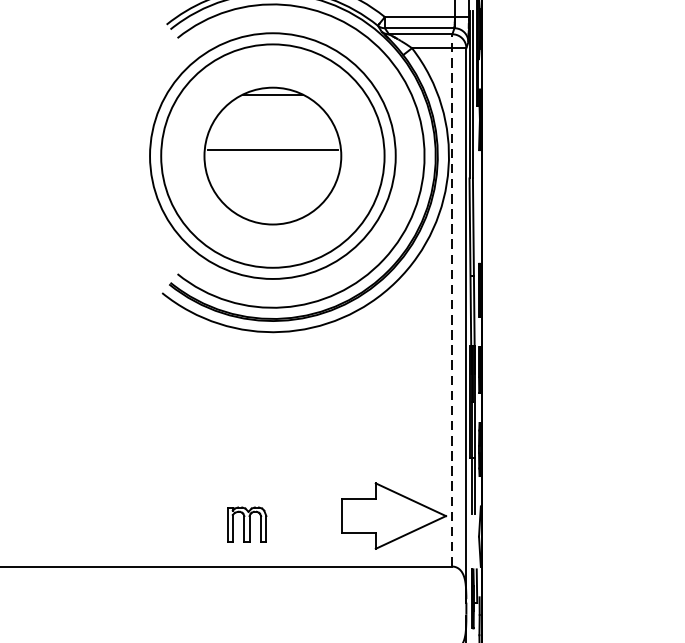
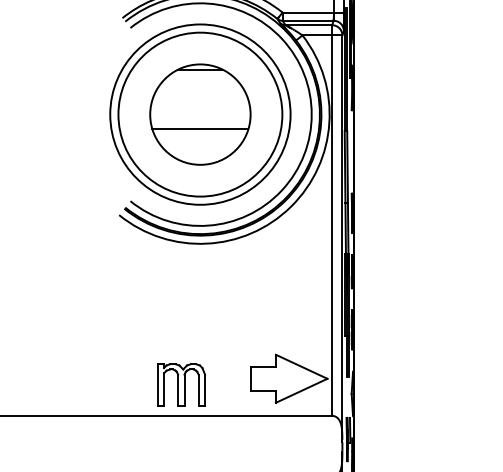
line: (273, 150) -> (200, 129), moved
line: (452, 300) -> (332, 220), dashed -> solid
part: (247, 523) -> (181, 384), size x1.67

